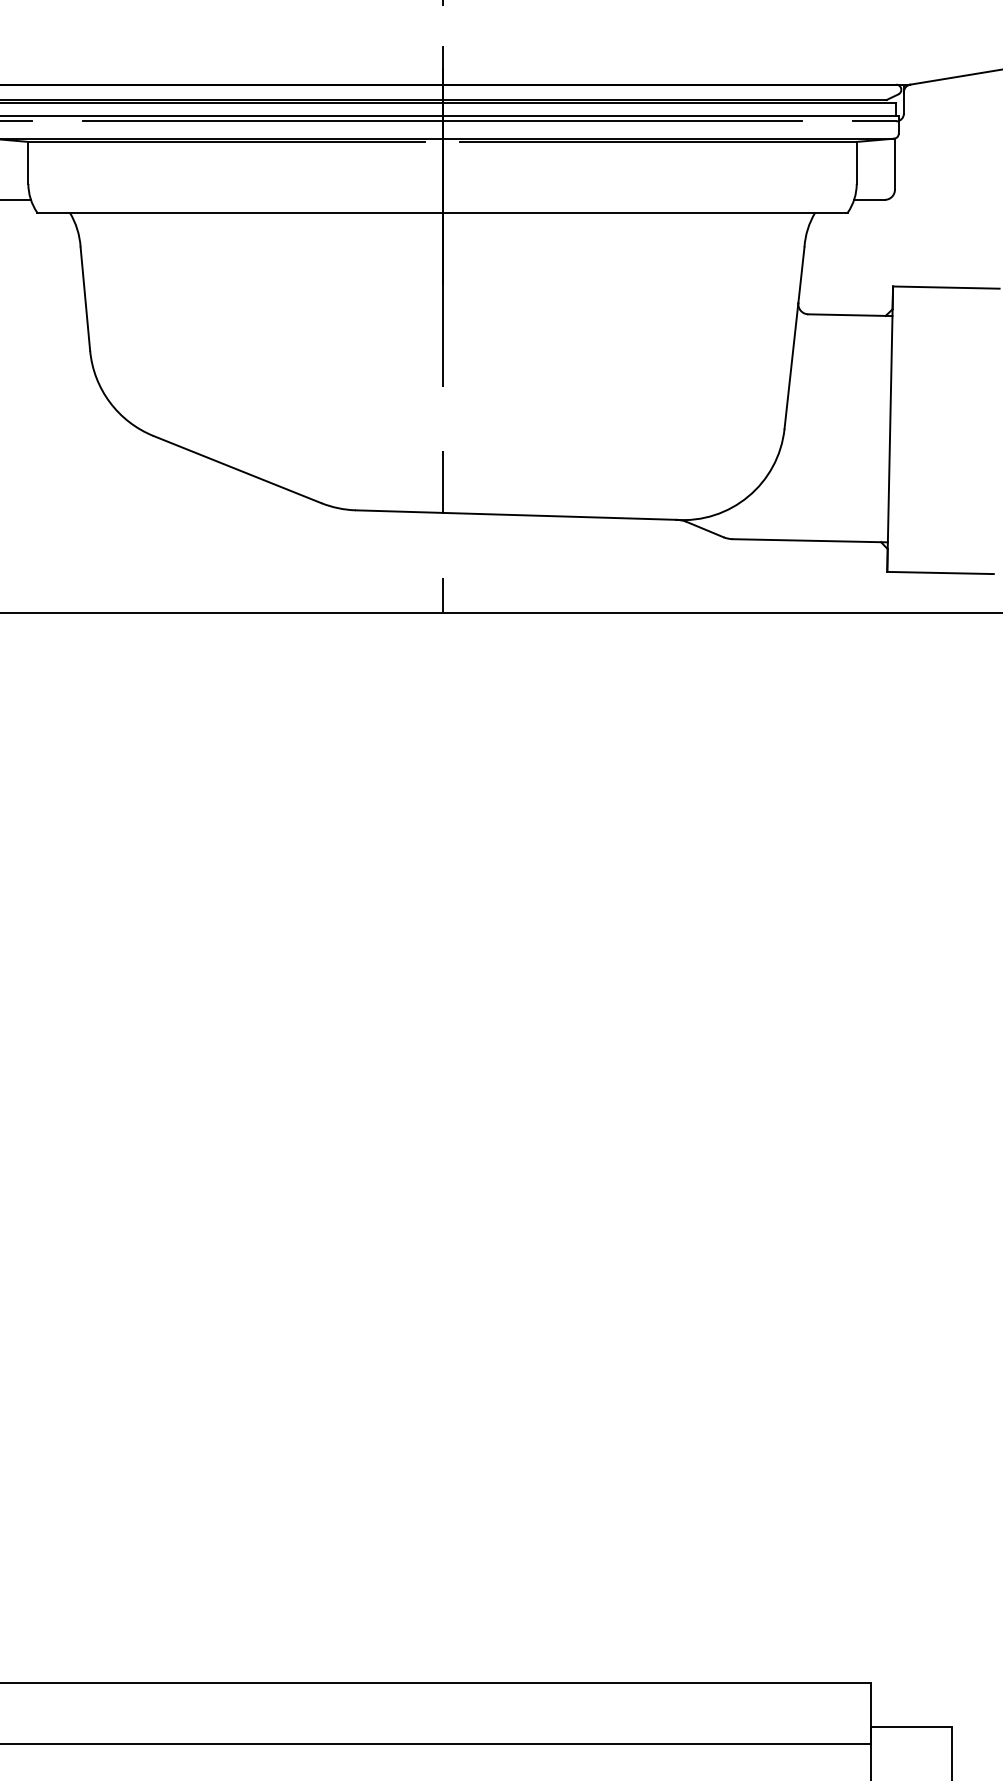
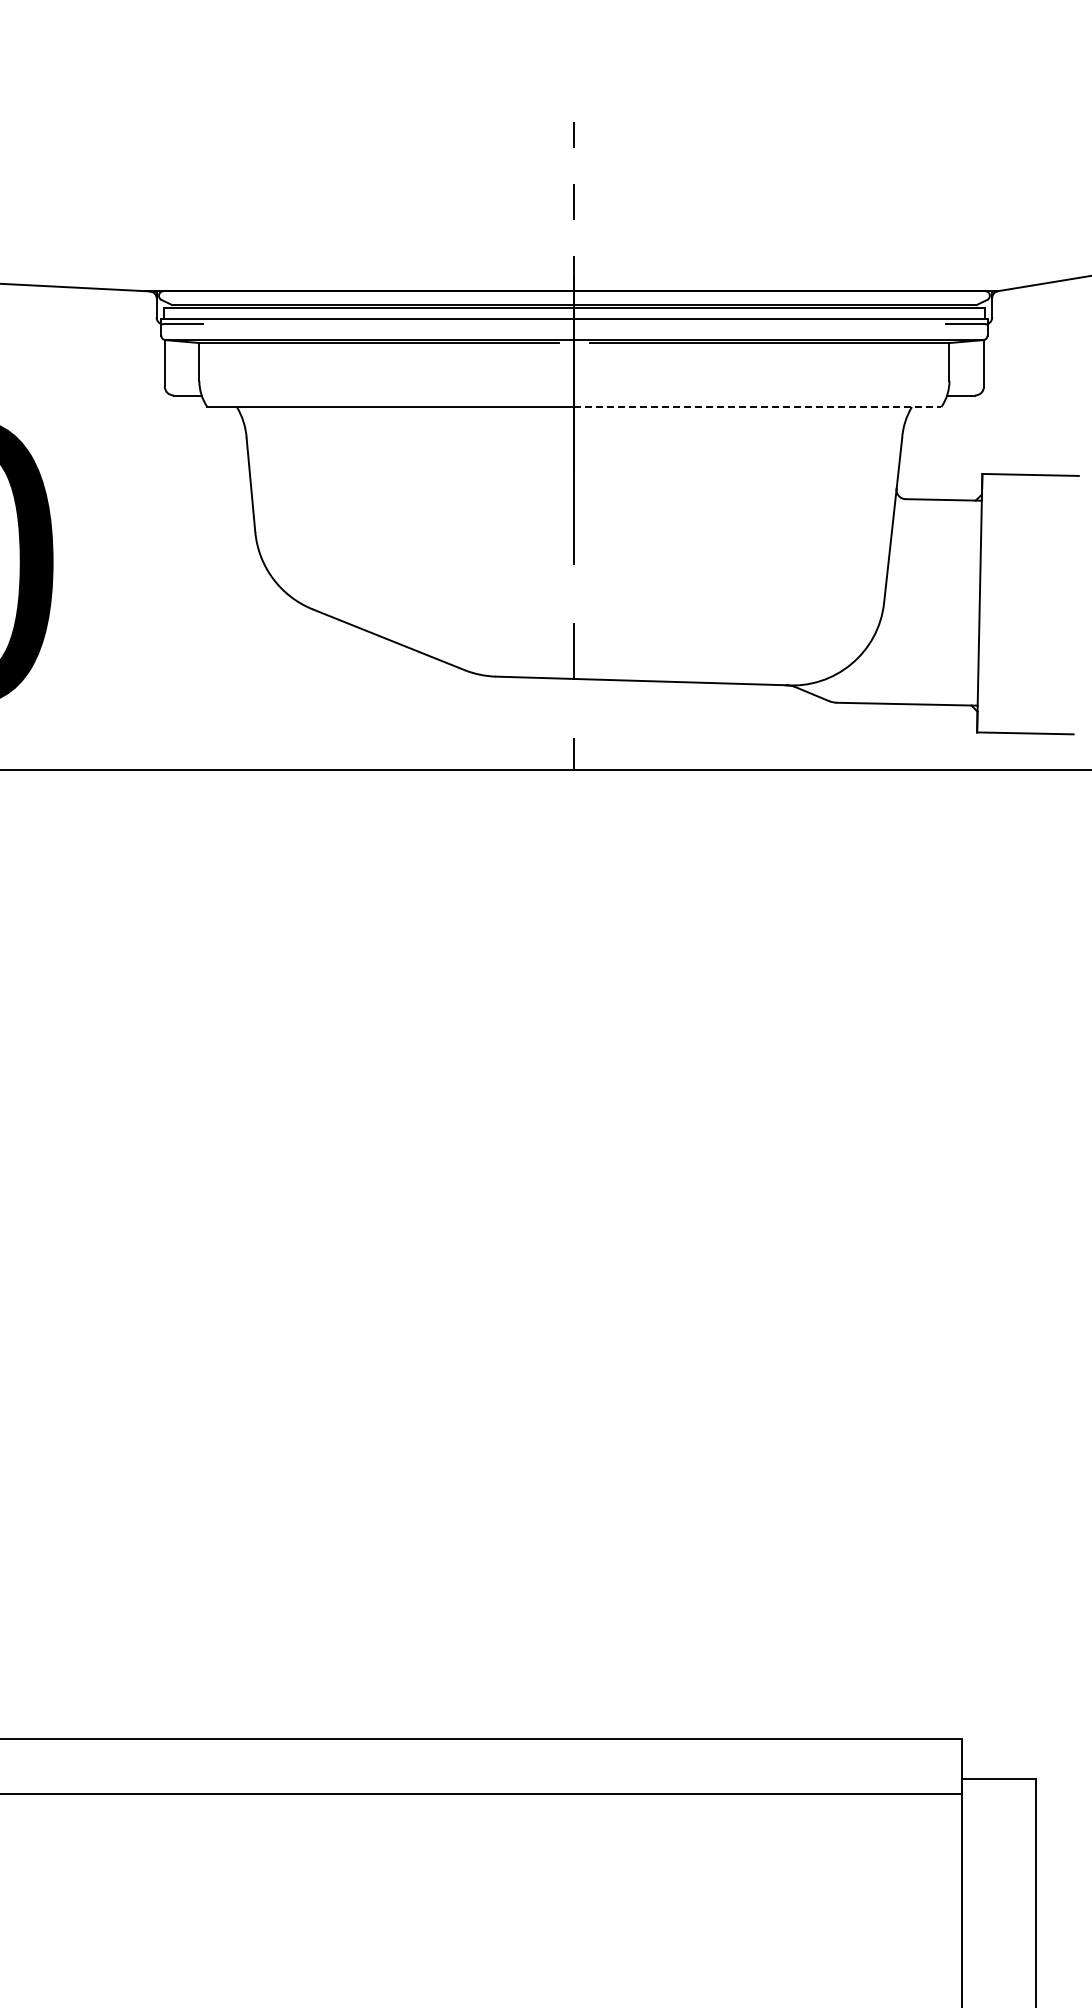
line: (441, 121) -> (573, 324), removed
line: (645, 213) -> (758, 407), solid -> dashed

